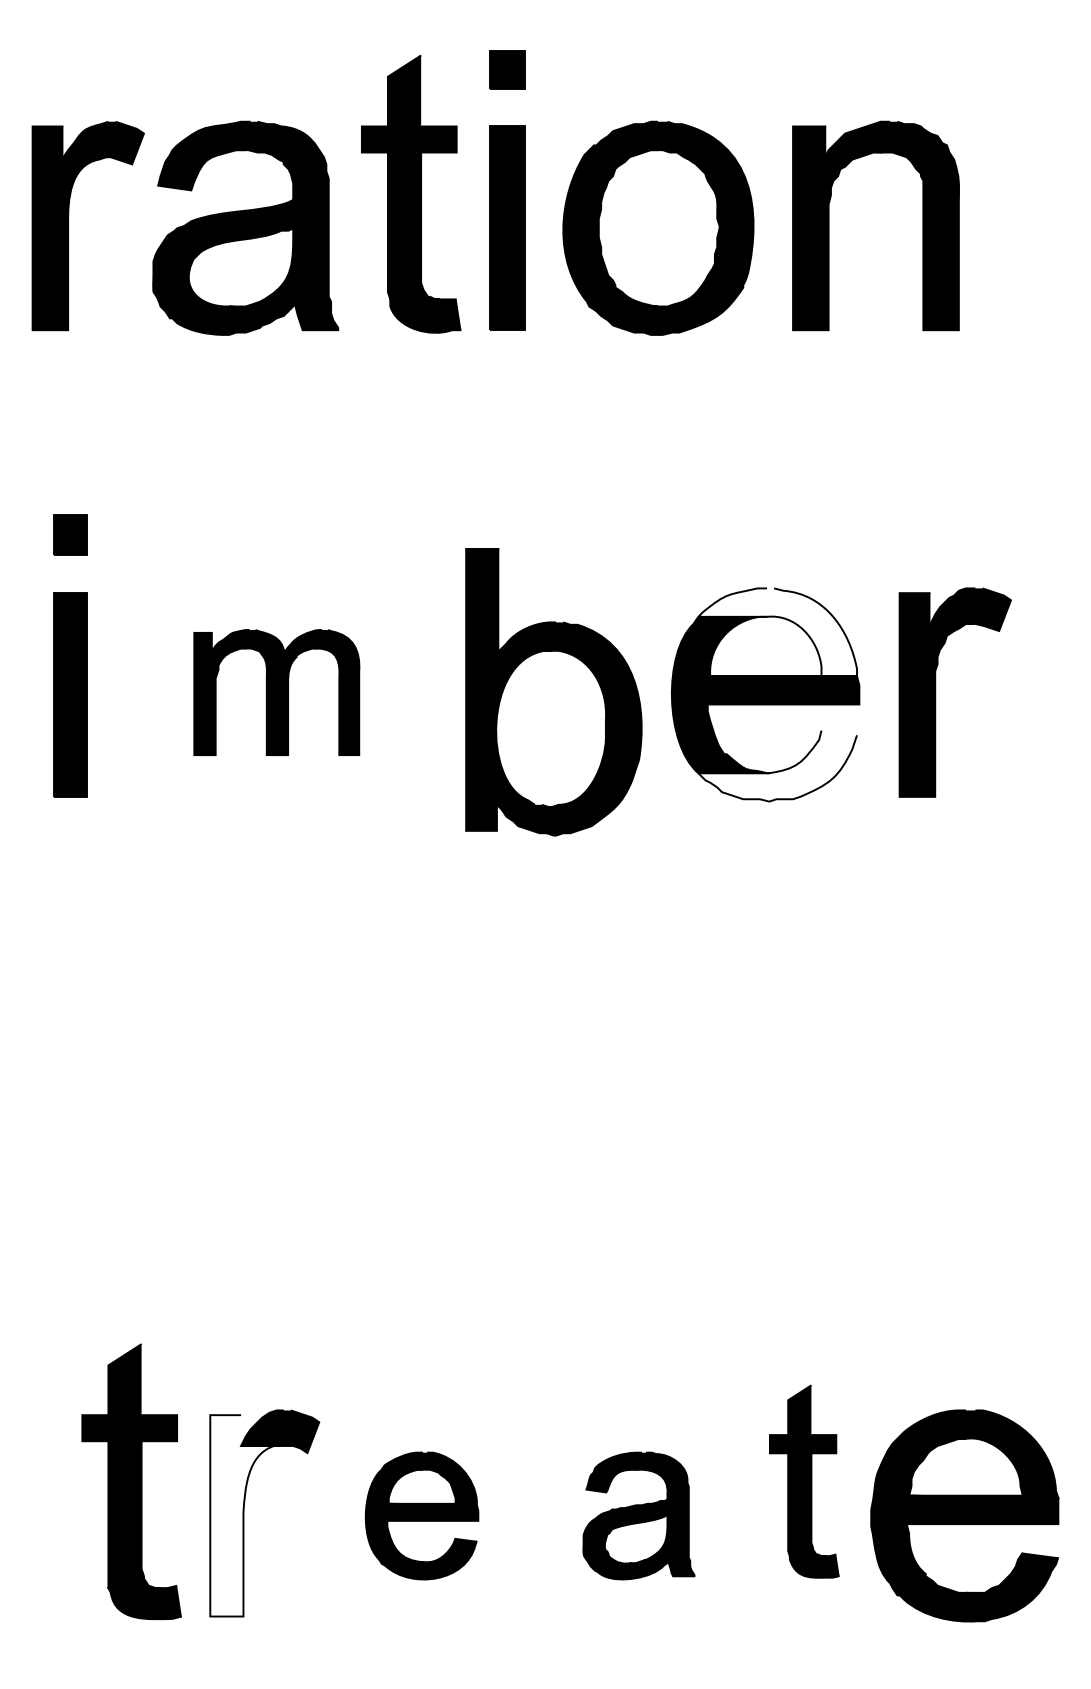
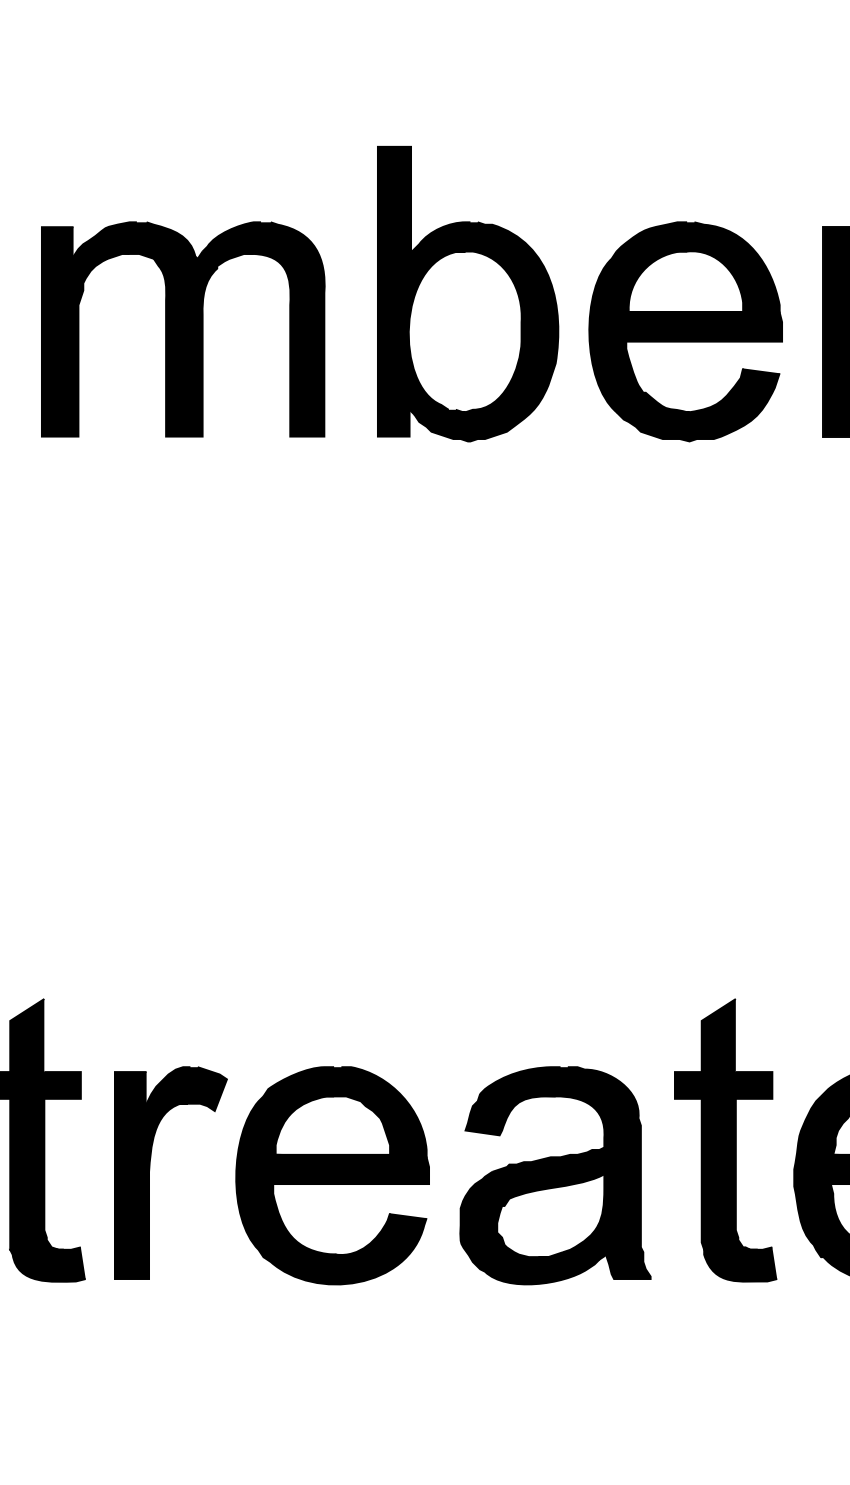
fill: (777, 632) -> (697, 267), added
part: (276, 692) -> (183, 329), size x1.67
part: (553, 692) -> (467, 294), moved
fill: (777, 765) -> (697, 404), added
part: (804, 1481) -> (725, 1140), size x1.43
fill: (245, 1515) -> (151, 1175), added
part: (421, 1515) -> (332, 1175), size x1.67
part: (638, 1515) -> (555, 1175), size x1.67

